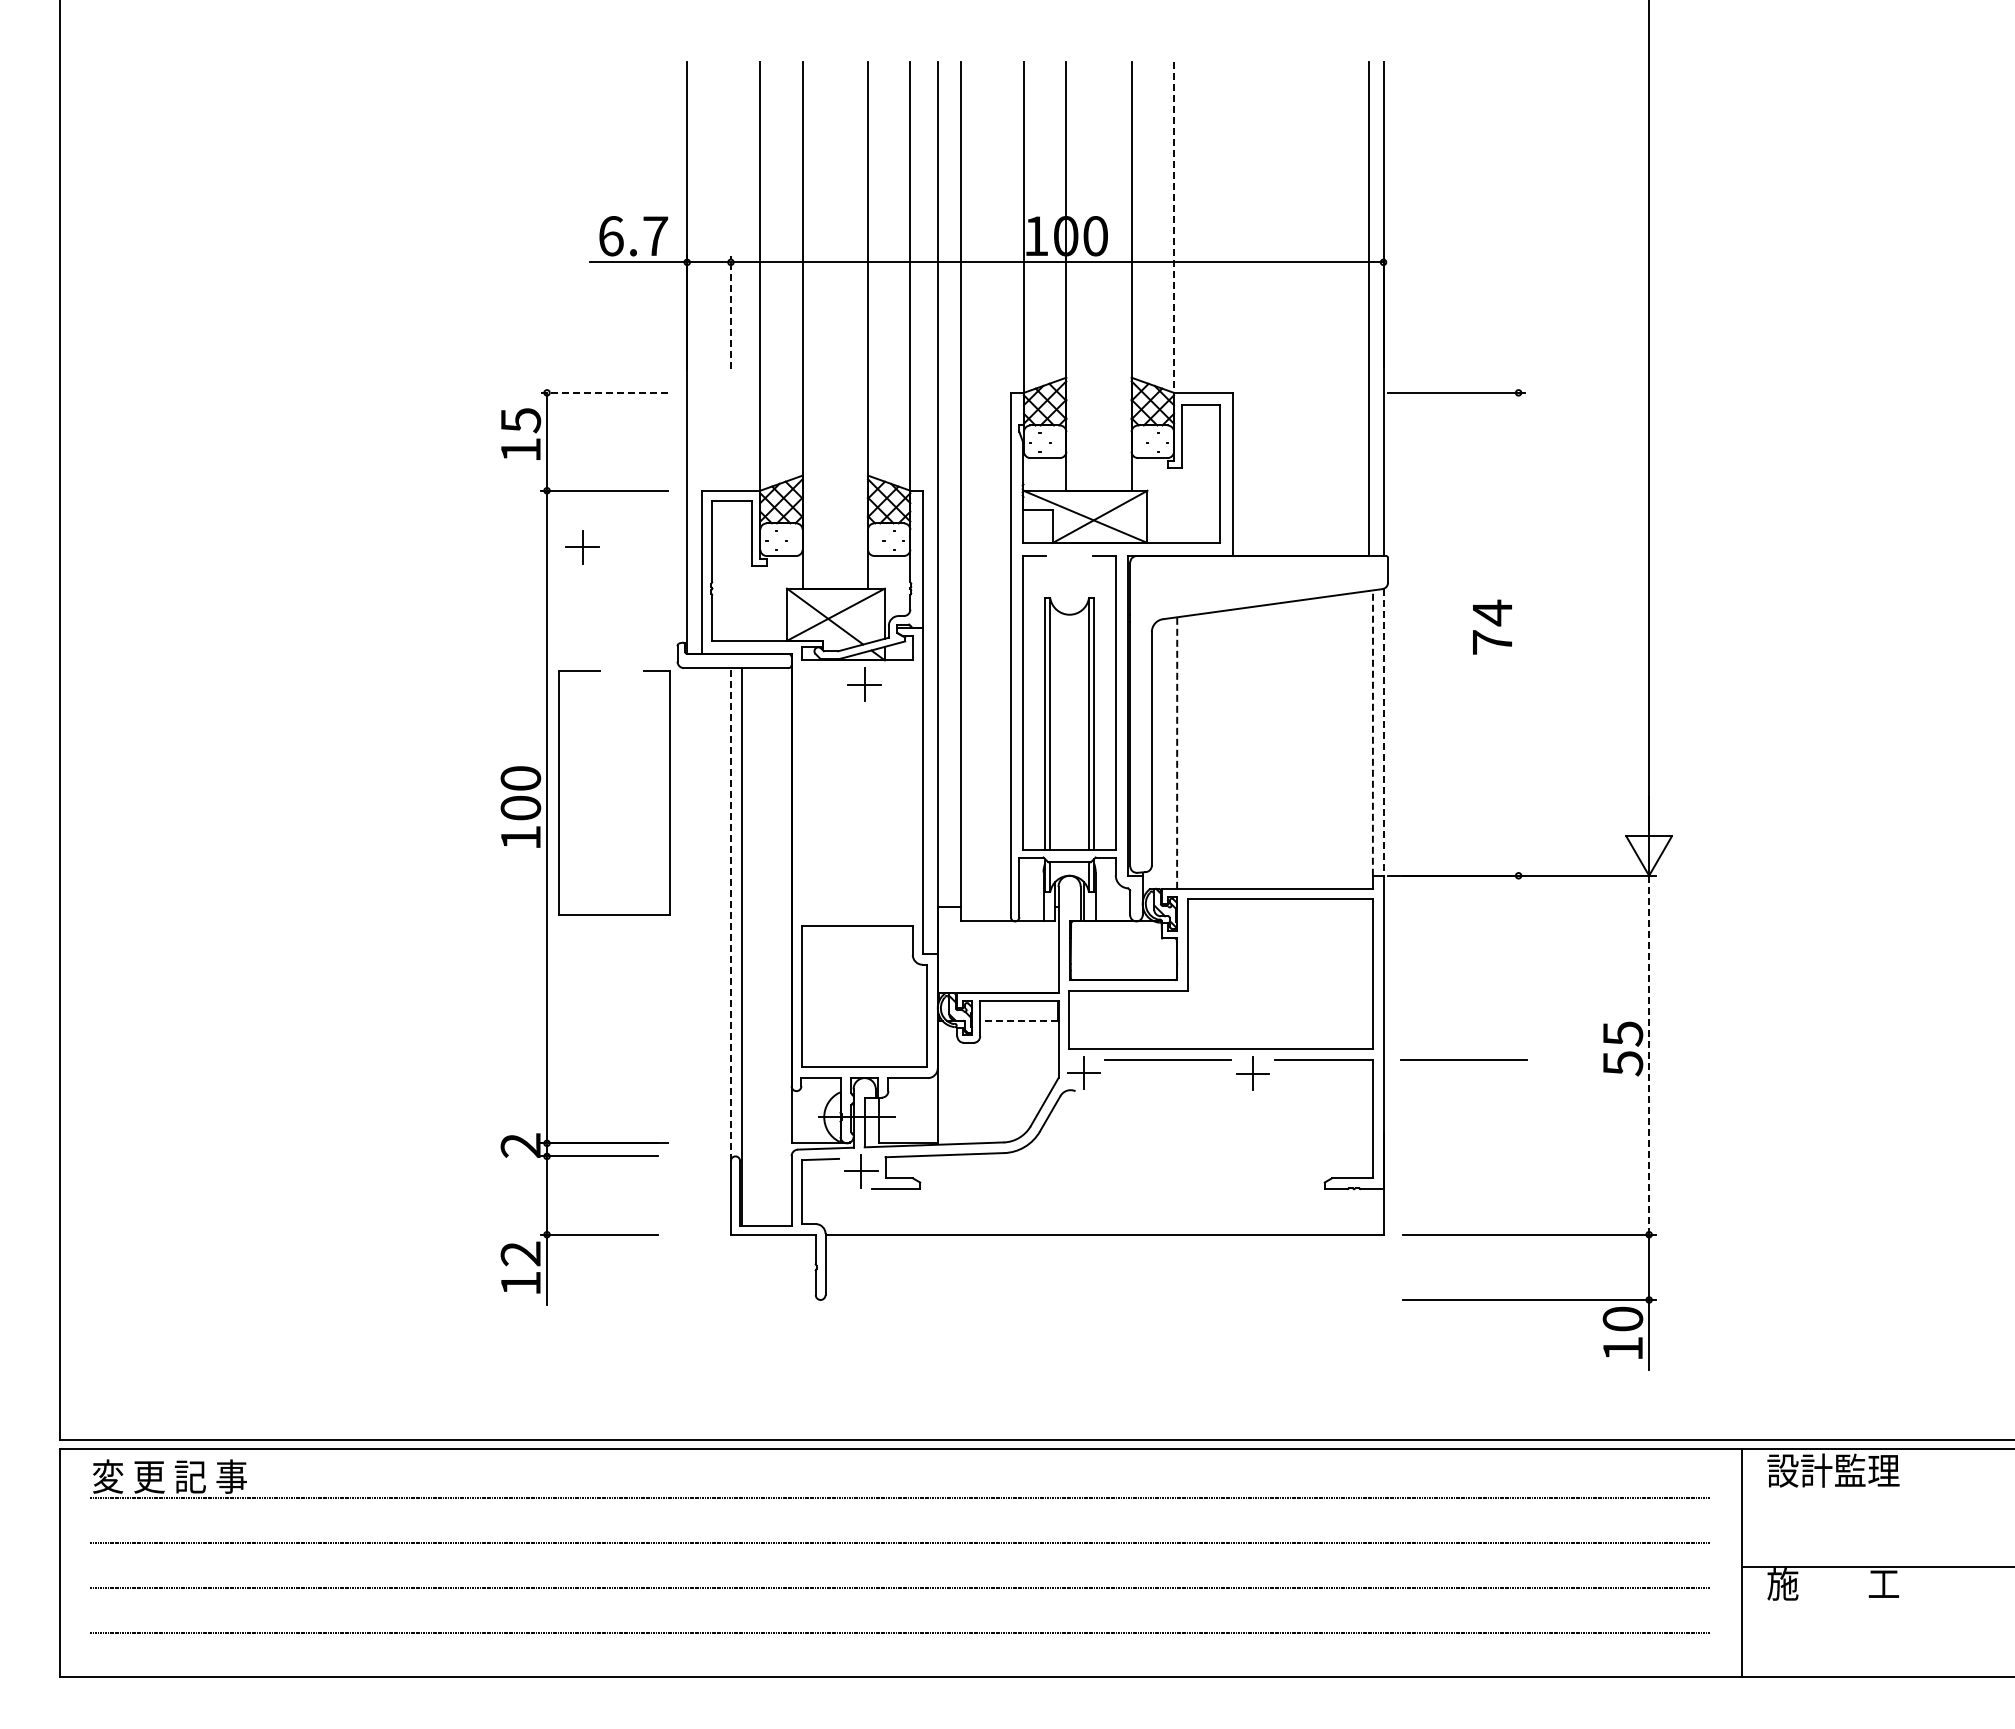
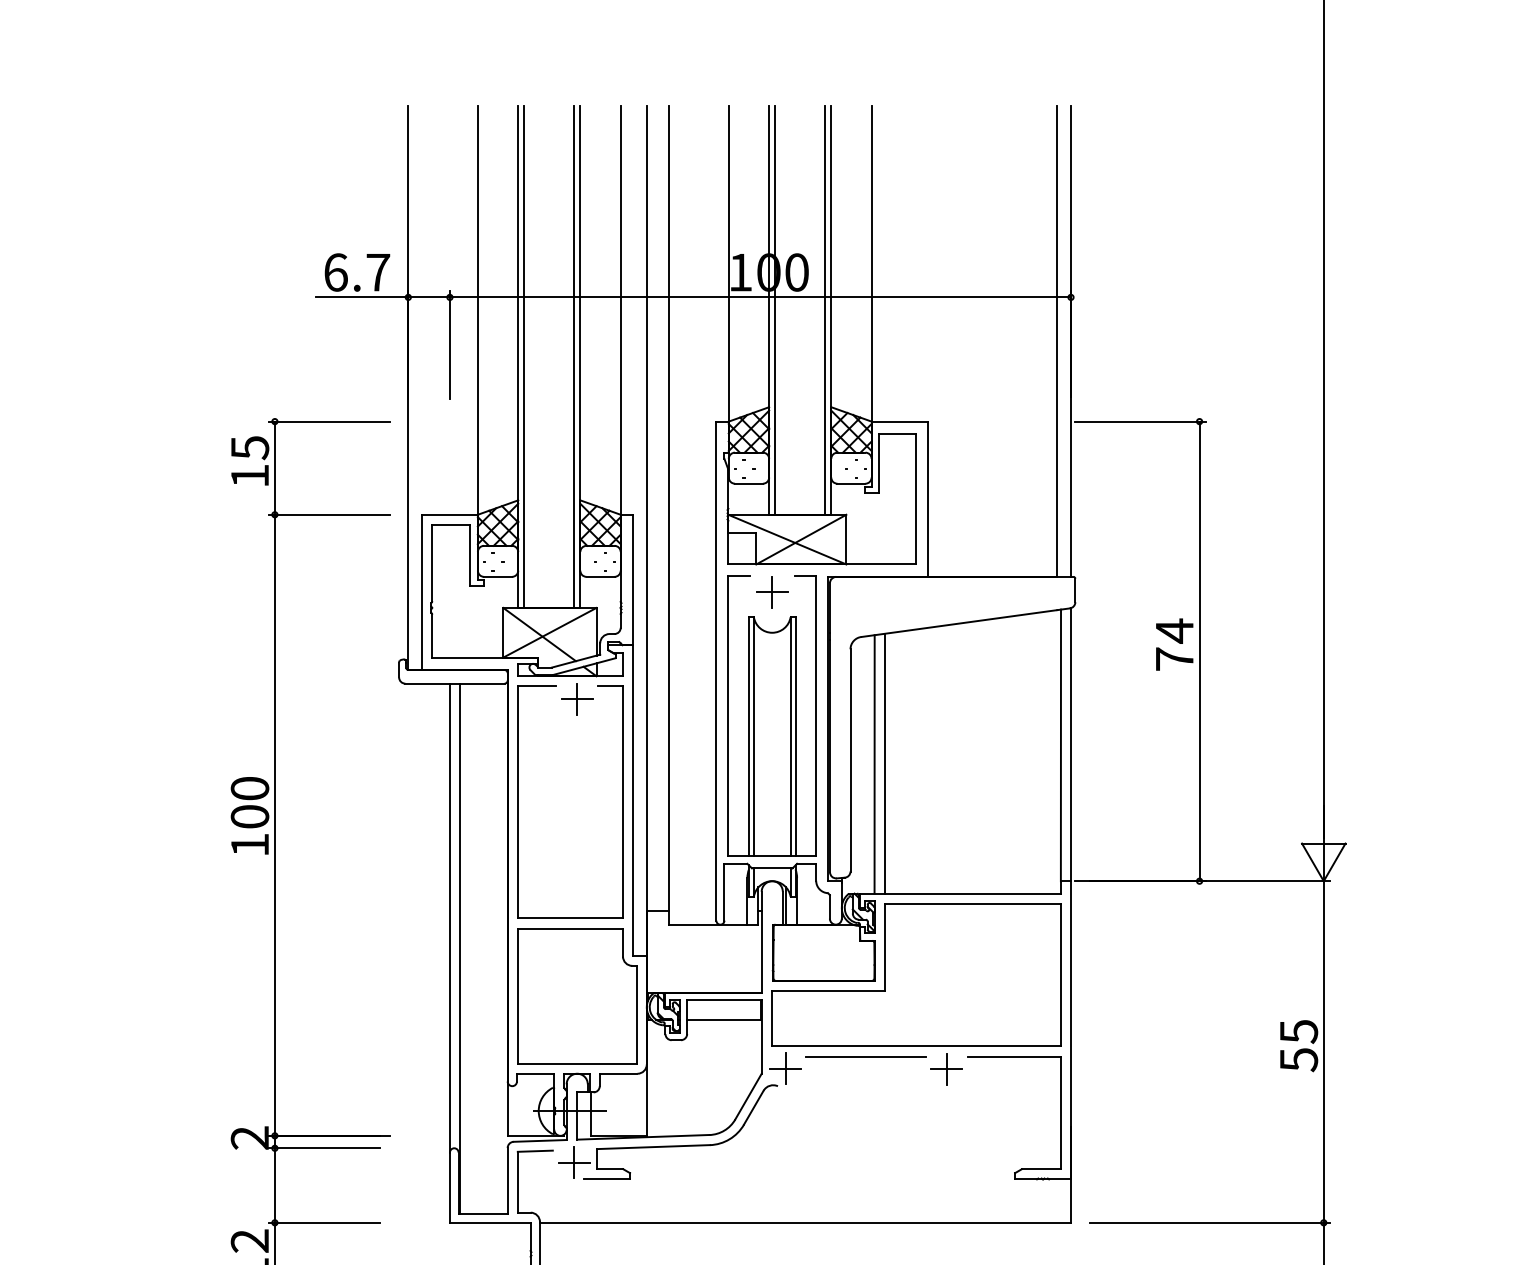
line: (1174, 229) -> (872, 266), dashed -> solid
line: (1072, 275) -> (775, 309), added
line: (1125, 275) -> (825, 309), added
line: (730, 311) -> (449, 344), dashed -> solid
line: (809, 324) -> (524, 356), added
line: (861, 324) -> (574, 356), added
line: (604, 392) -> (329, 421), dashed -> solid
part: (582, 547) -> (772, 592), moved
line: (1518, 633) -> (1199, 650), added
line: (1383, 732) -> (1070, 744), dashed -> solid
line: (1372, 733) -> (1060, 745), dashed -> solid
line: (1187, 751) -> (884, 762), added
line: (1177, 753) -> (874, 764), dashed -> solid
part: (559, 792) -> (518, 801), moved
line: (730, 914) -> (449, 918), dashed -> solid
line: (1019, 1021) -> (724, 1019), dashed -> solid
line: (1649, 1055) -> (1324, 1052), dashed -> solid
line: (1463, 1059) -> (1147, 1056), removed

